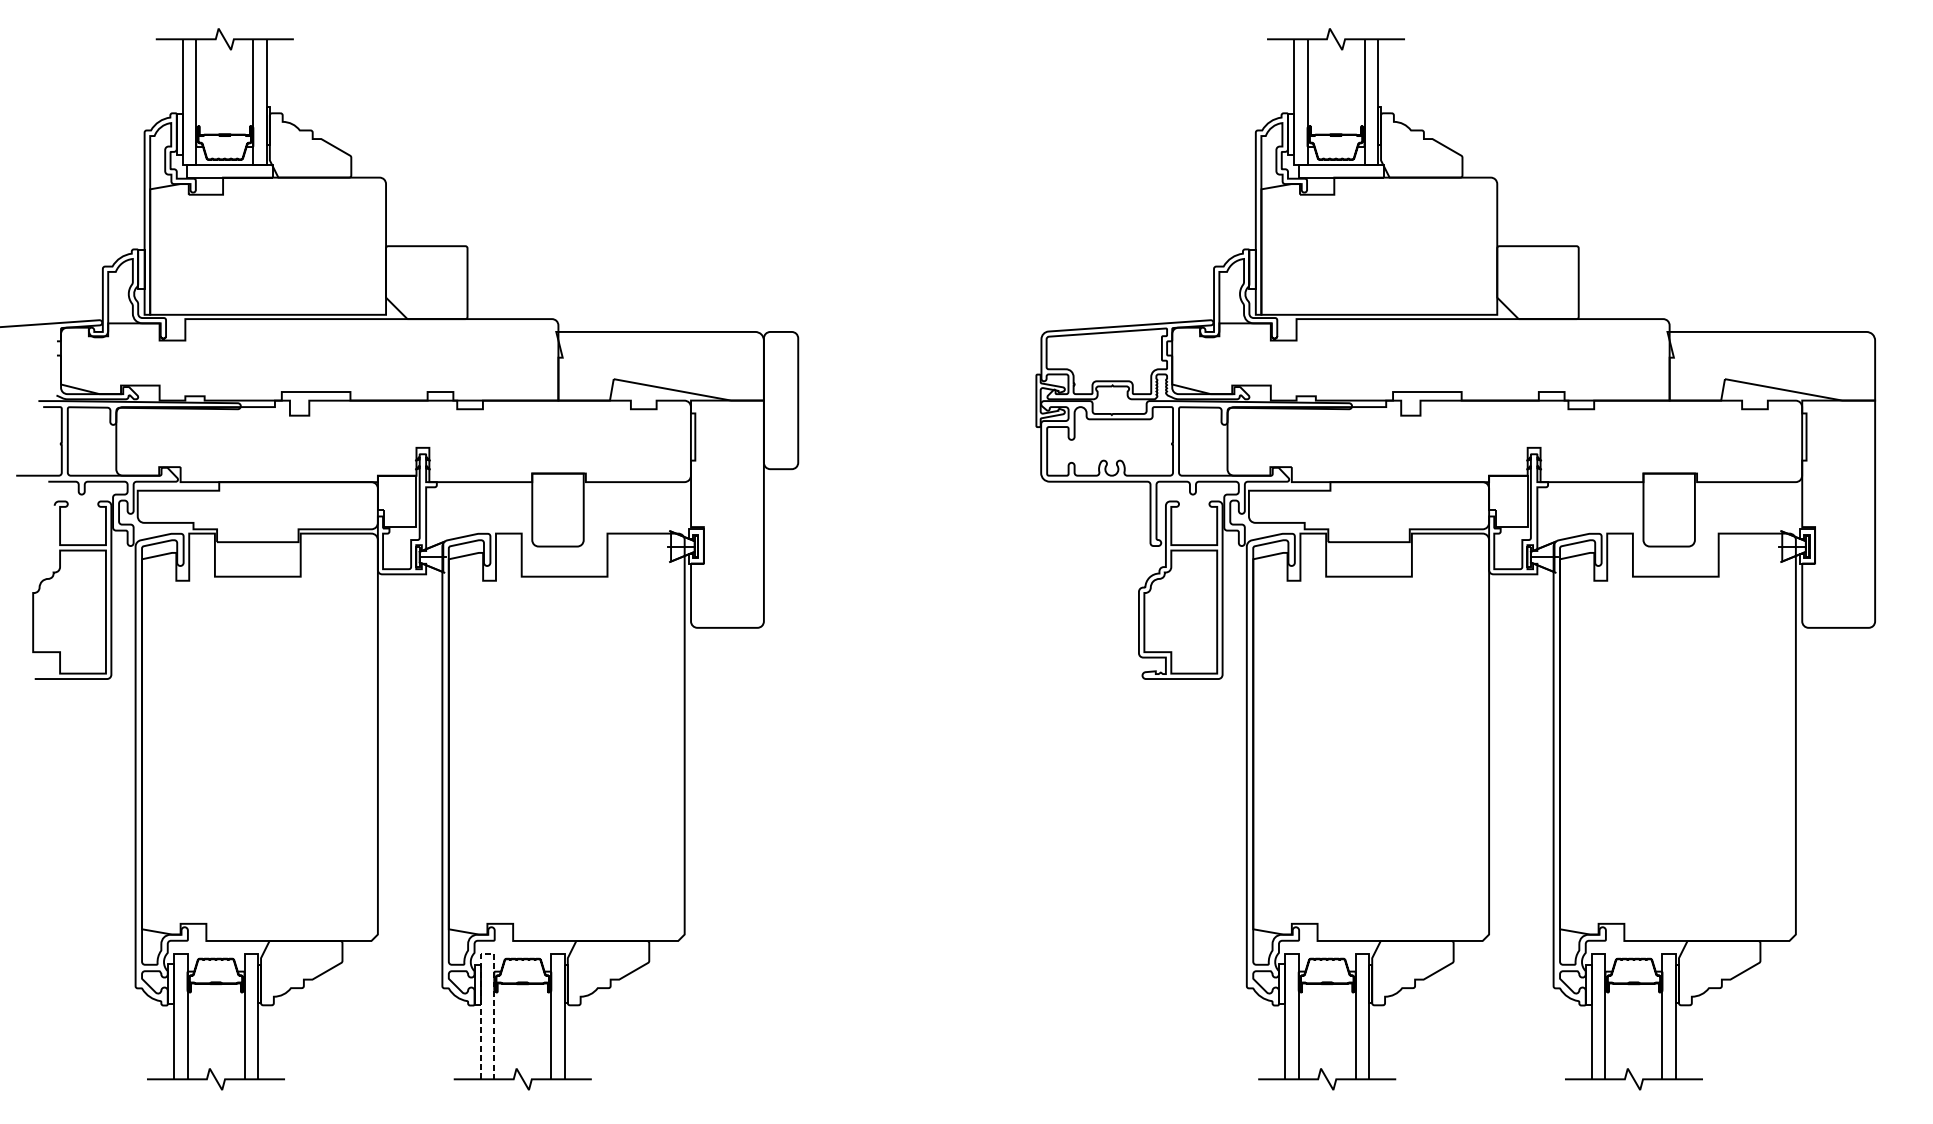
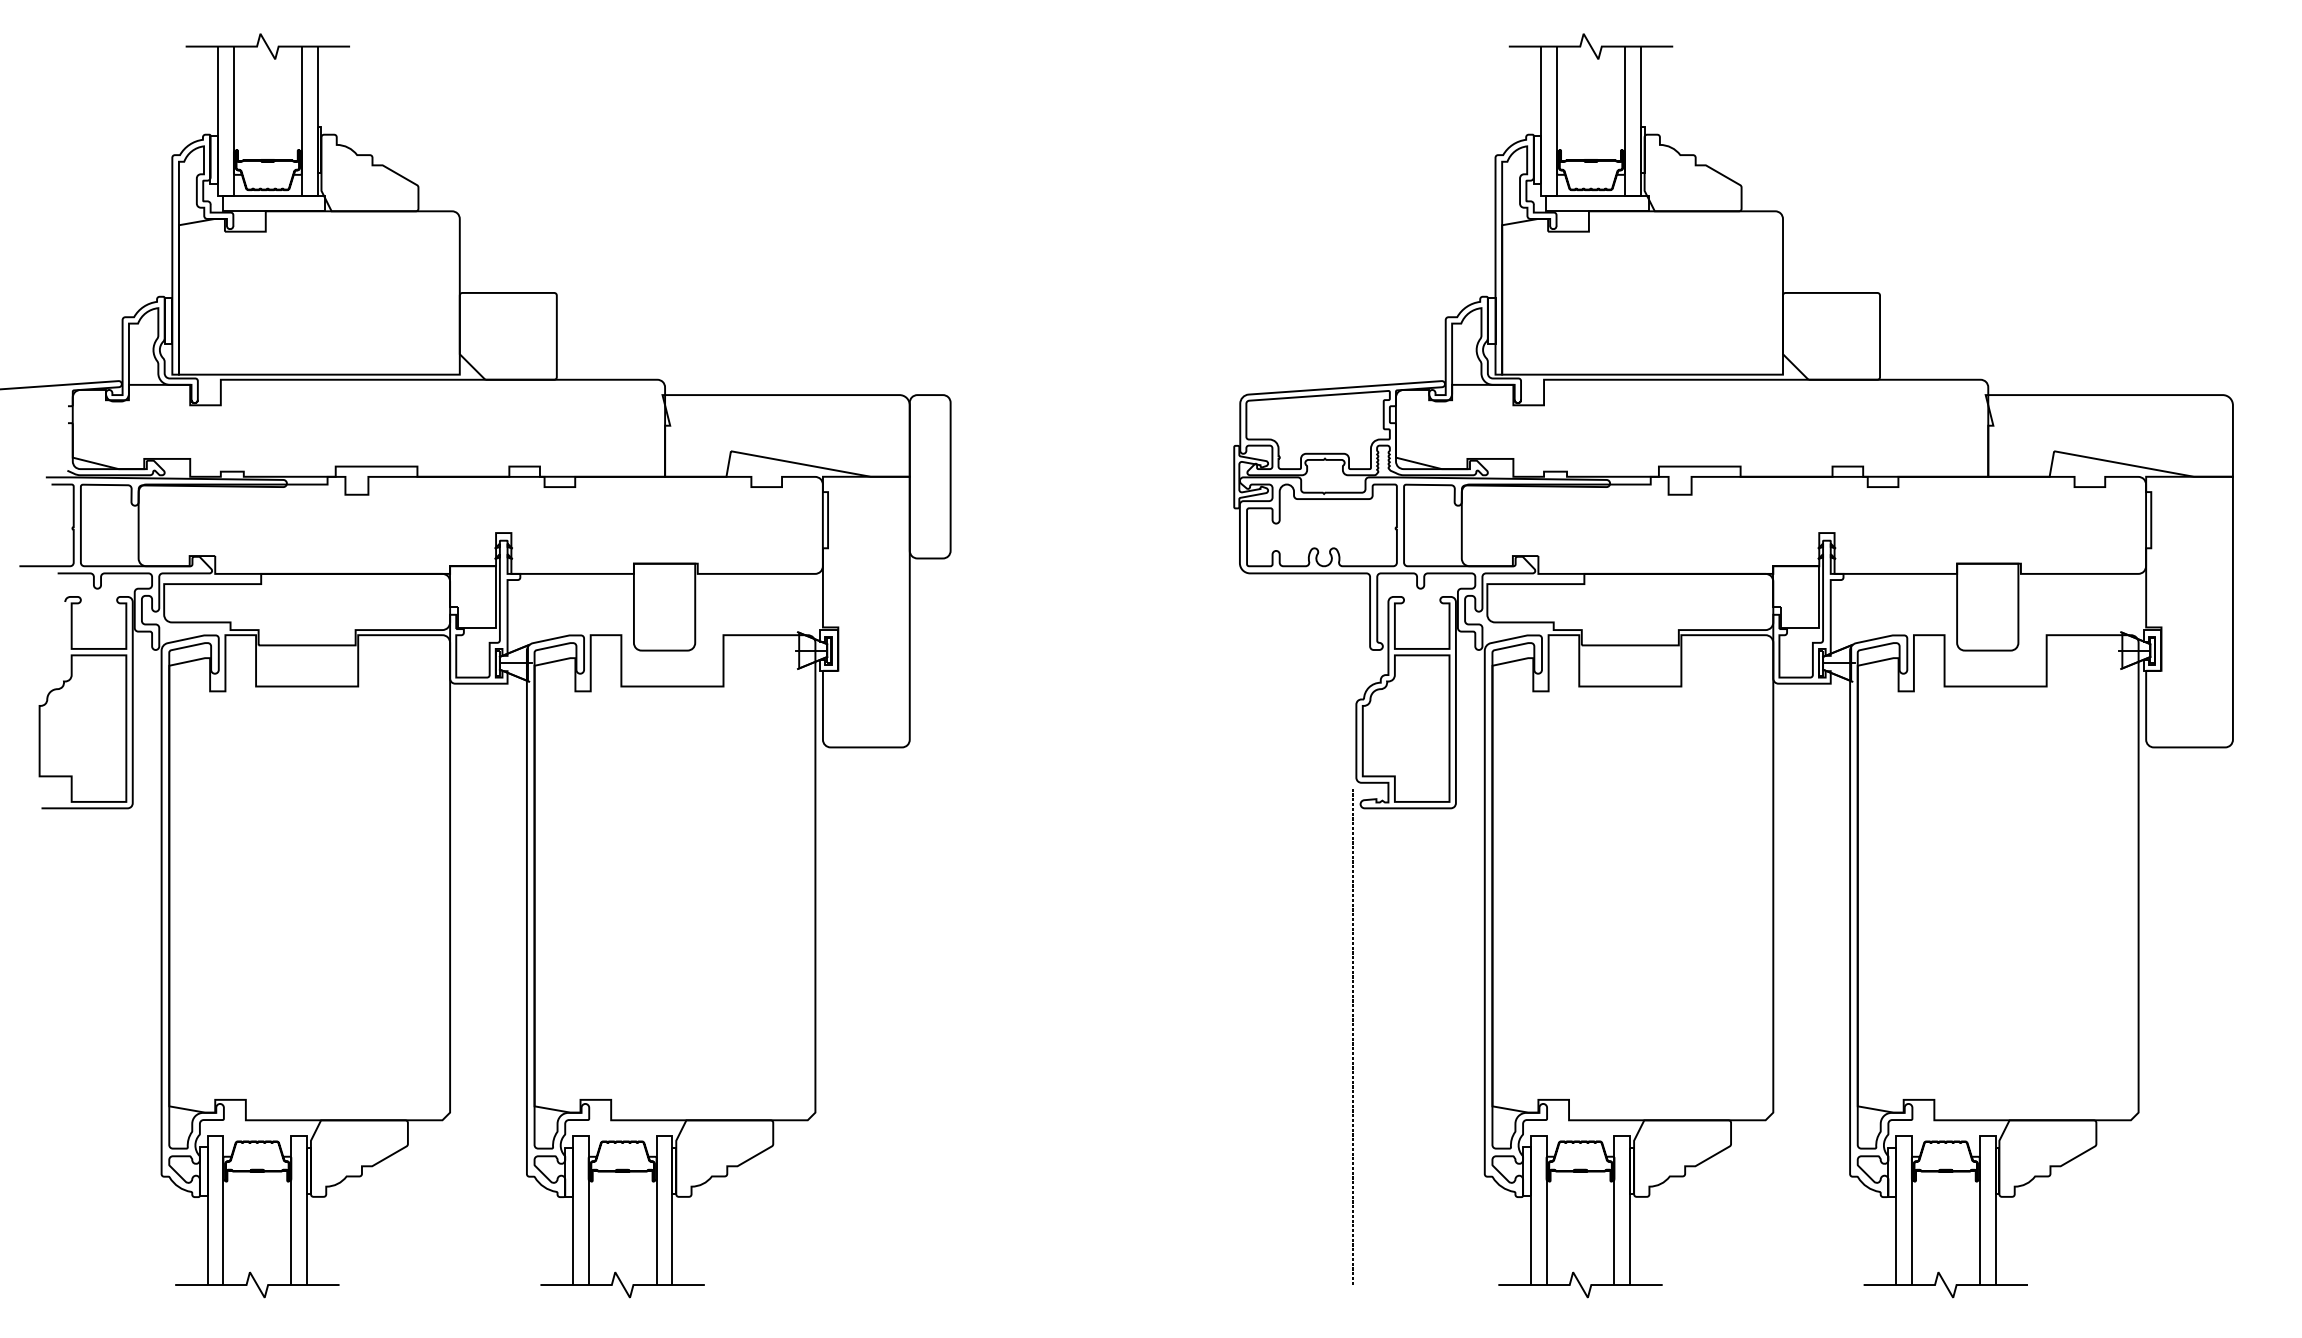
line: (1135, 870) -> (1352, 1036), added
line: (487, 953) -> (580, 1135), dashed -> solid

